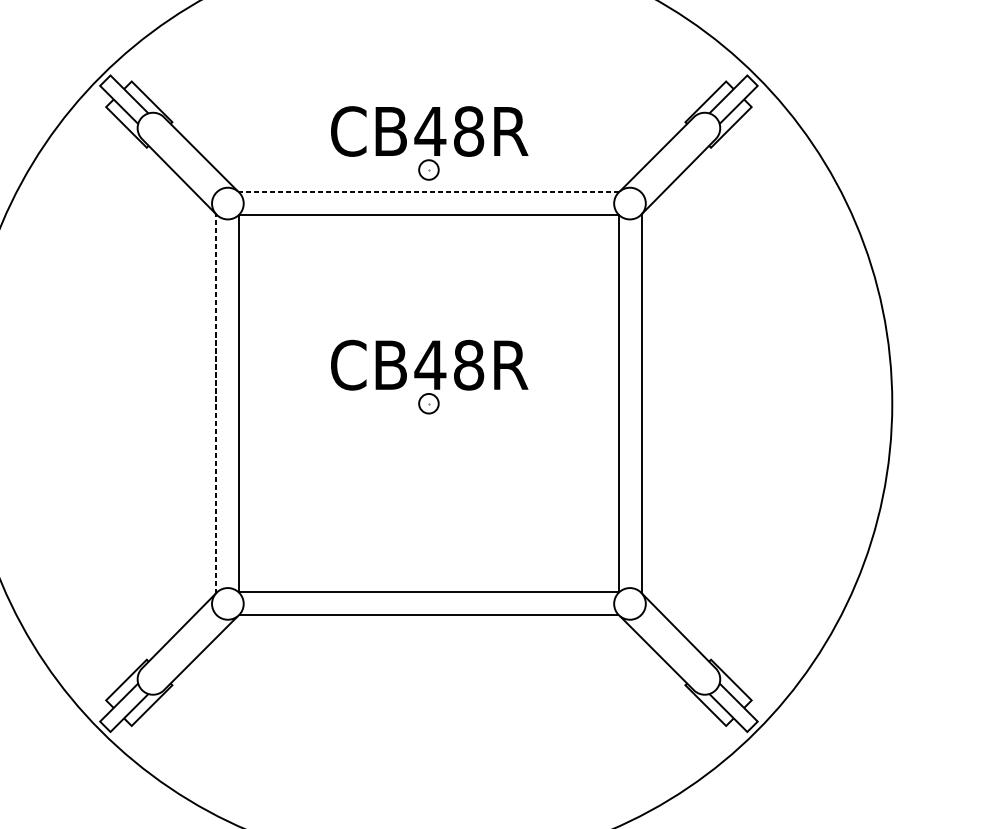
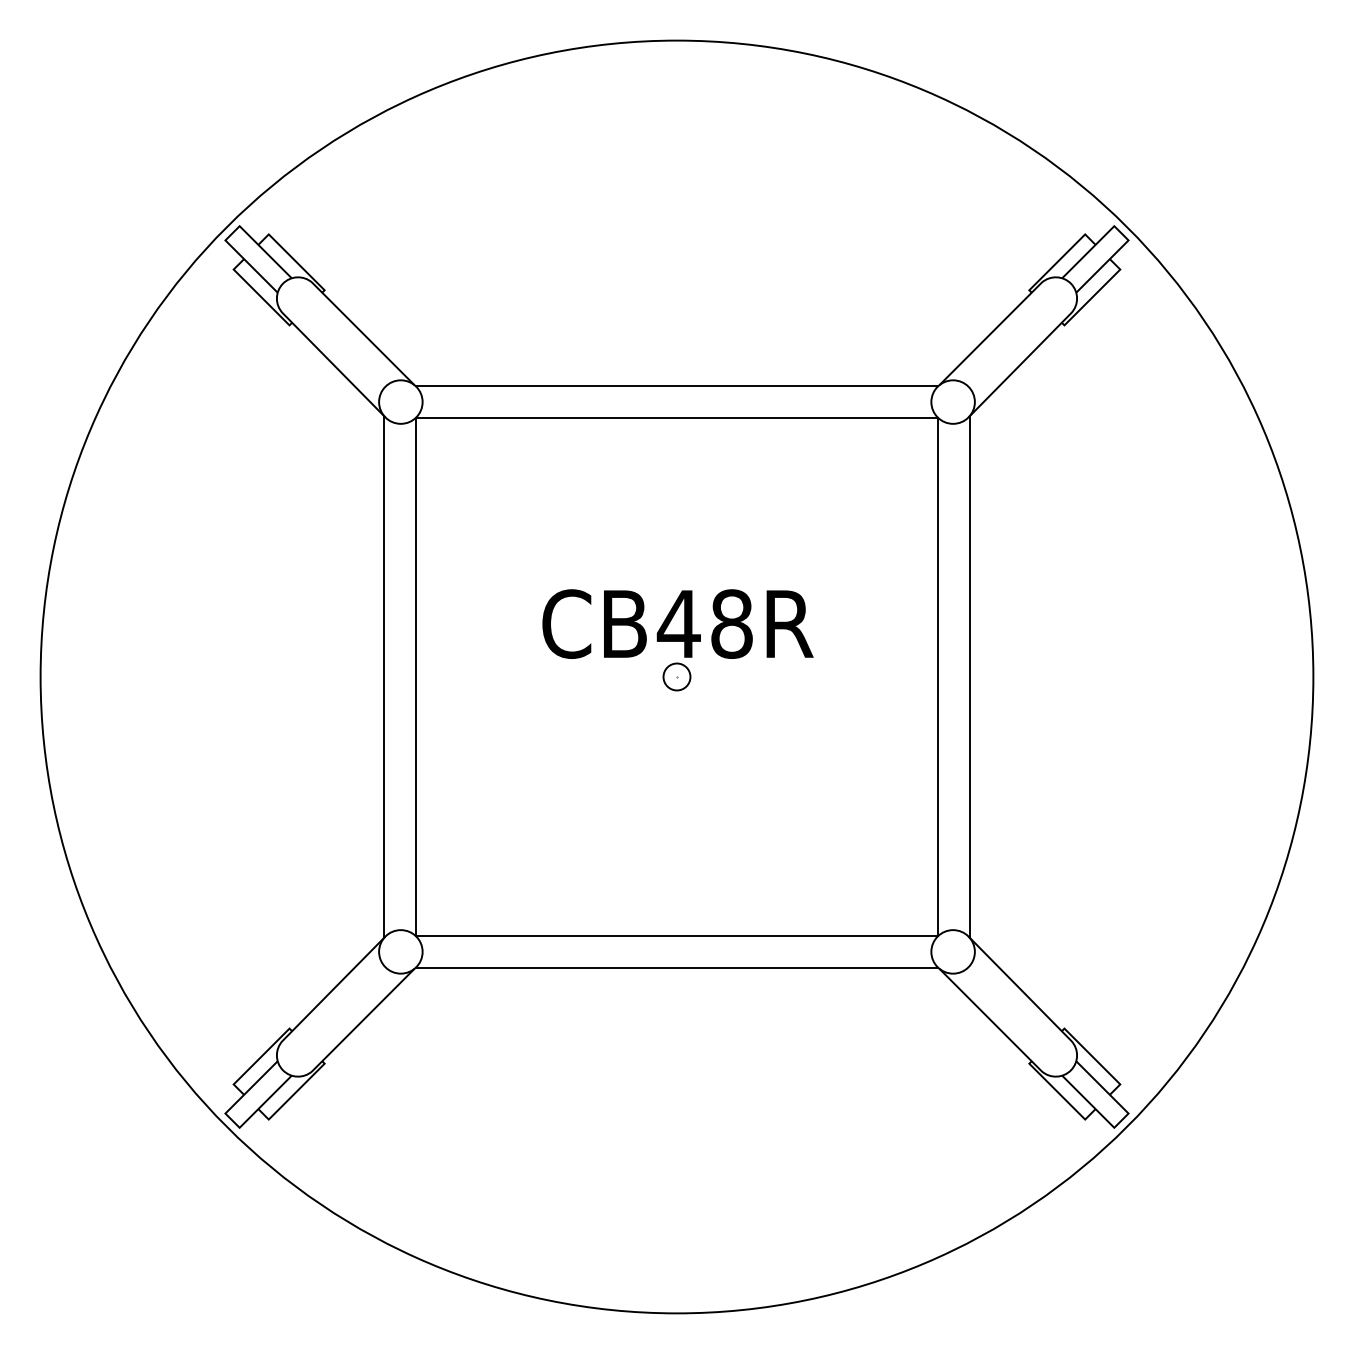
part: (429, 143) -> (677, 319), removed
line: (428, 192) -> (676, 386), dashed -> solid
line: (215, 403) -> (383, 676), dashed -> solid

